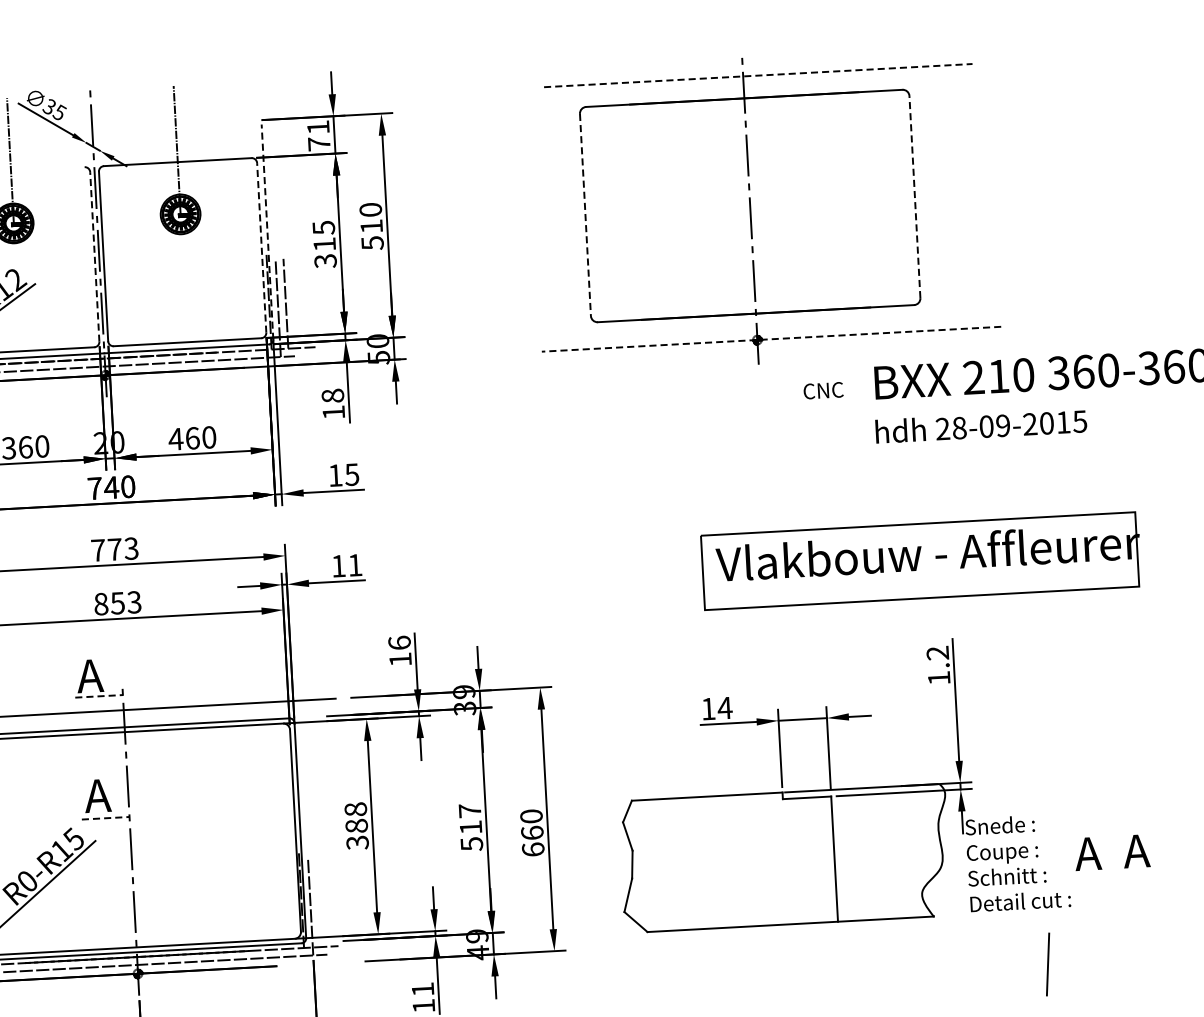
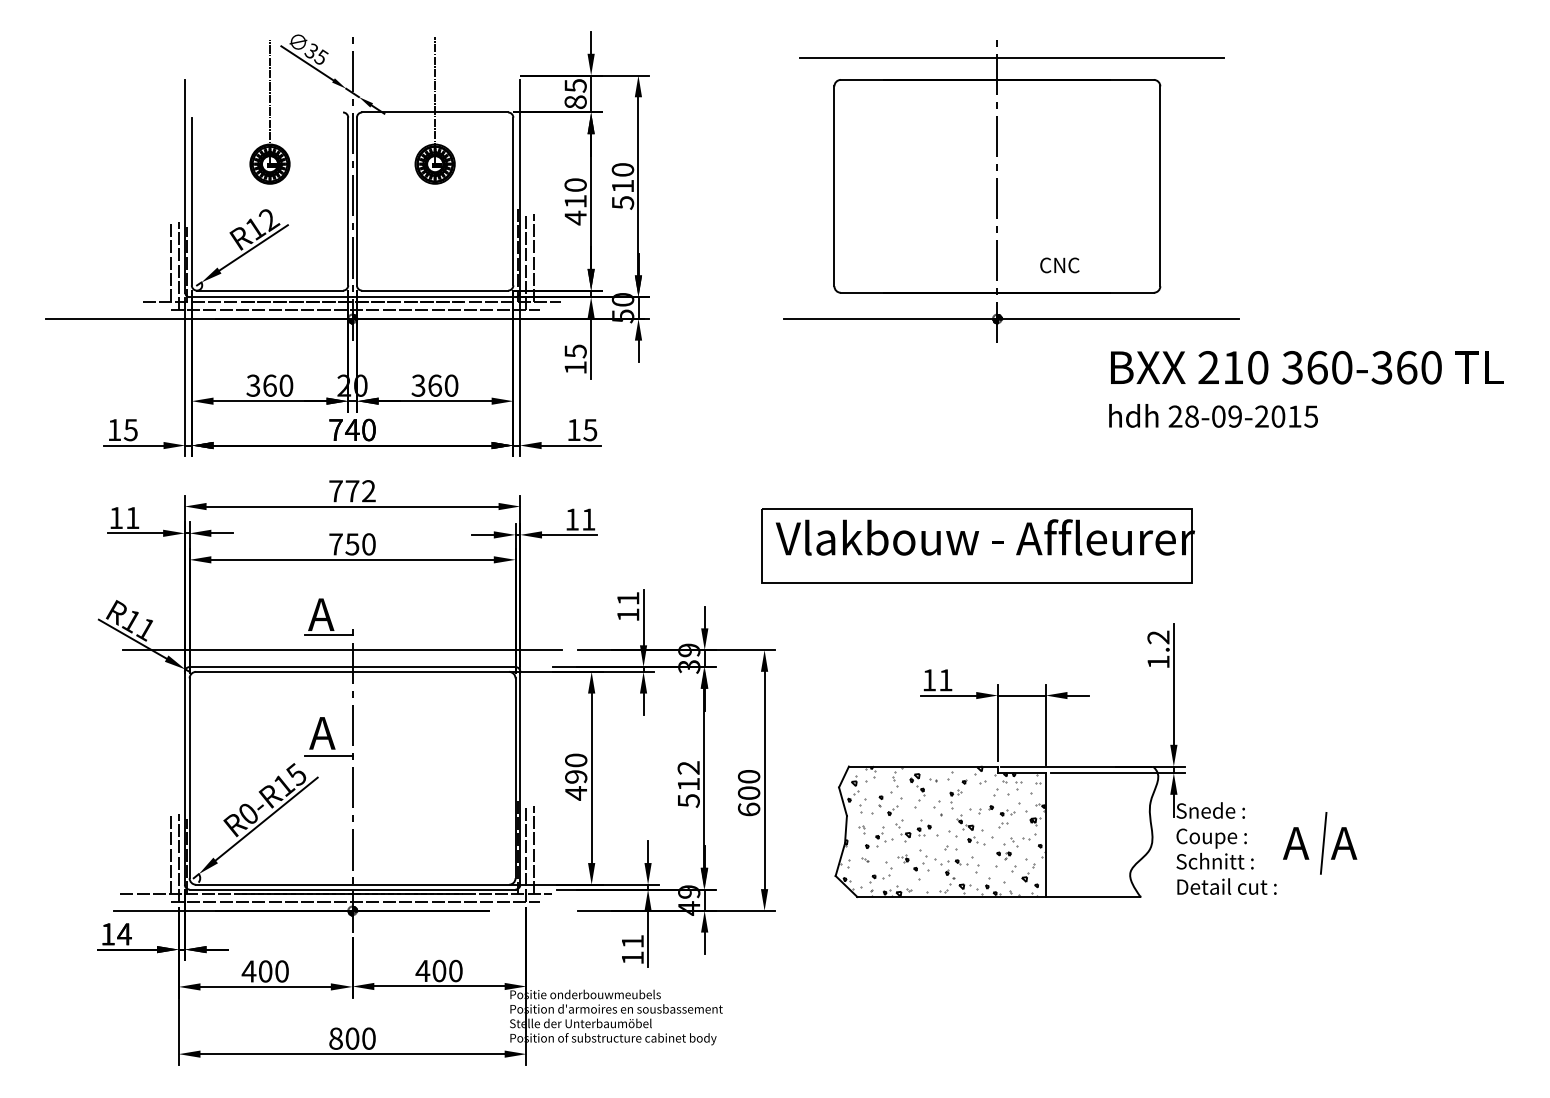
line: (758, 75) -> (1012, 58), dashed -> solid
text: (318, 135) -> (575, 93), 71 -> 85
line: (915, 197) -> (1160, 186), dashed -> solid
line: (585, 215) -> (834, 186), dashed -> solid
line: (267, 231) -> (519, 185), dashed -> solid
text: (324, 244) -> (575, 201), 315 -> 410
line: (261, 247) -> (513, 201), dashed -> solid
line: (95, 256) -> (348, 201), dashed -> solid
line: (770, 338) -> (1010, 318), dashed -> solid
text: (823, 390) -> (1059, 265), moved
text: (332, 396) -> (575, 351), 18 -> 15
text: (175, 439) -> (418, 385), 460 -> 360
text: (131, 548) -> (368, 491), 773 -> 772
part: (920, 560) -> (977, 545), moved
text: (117, 603) -> (352, 544), 853 -> 750
text: (399, 642) -> (628, 598), 16 -> 11
line: (99, 696) -> (329, 635), dashed -> solid
text: (724, 708) -> (945, 680), 14 -> 11
text: (469, 810) -> (688, 767), 517 -> 512
line: (106, 817) -> (329, 755), dashed -> solid
text: (357, 825) -> (576, 776), 388 -> 490
text: (531, 832) -> (748, 792), 660 -> 600
hatch: (730, 861) -> (942, 831), added
line: (318, 901) -> (534, 849), added
line: (1047, 964) -> (1323, 843), moved

